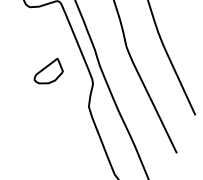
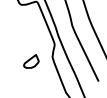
part: (48, 71) -> (31, 61), moved

